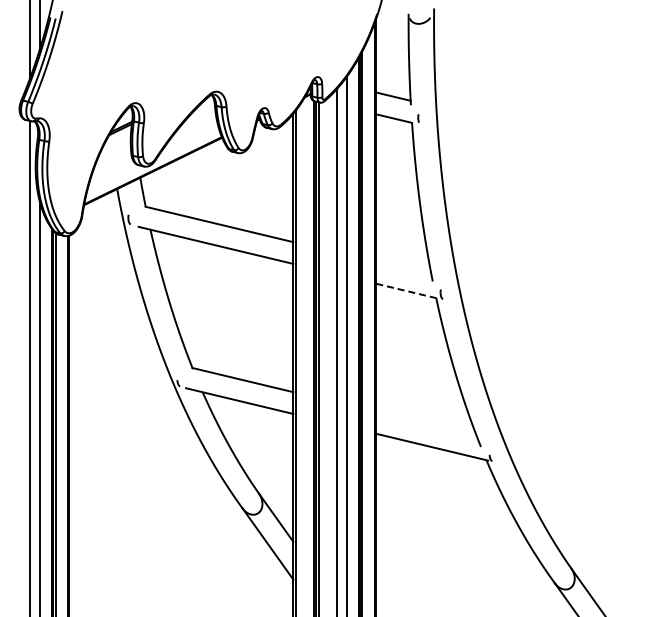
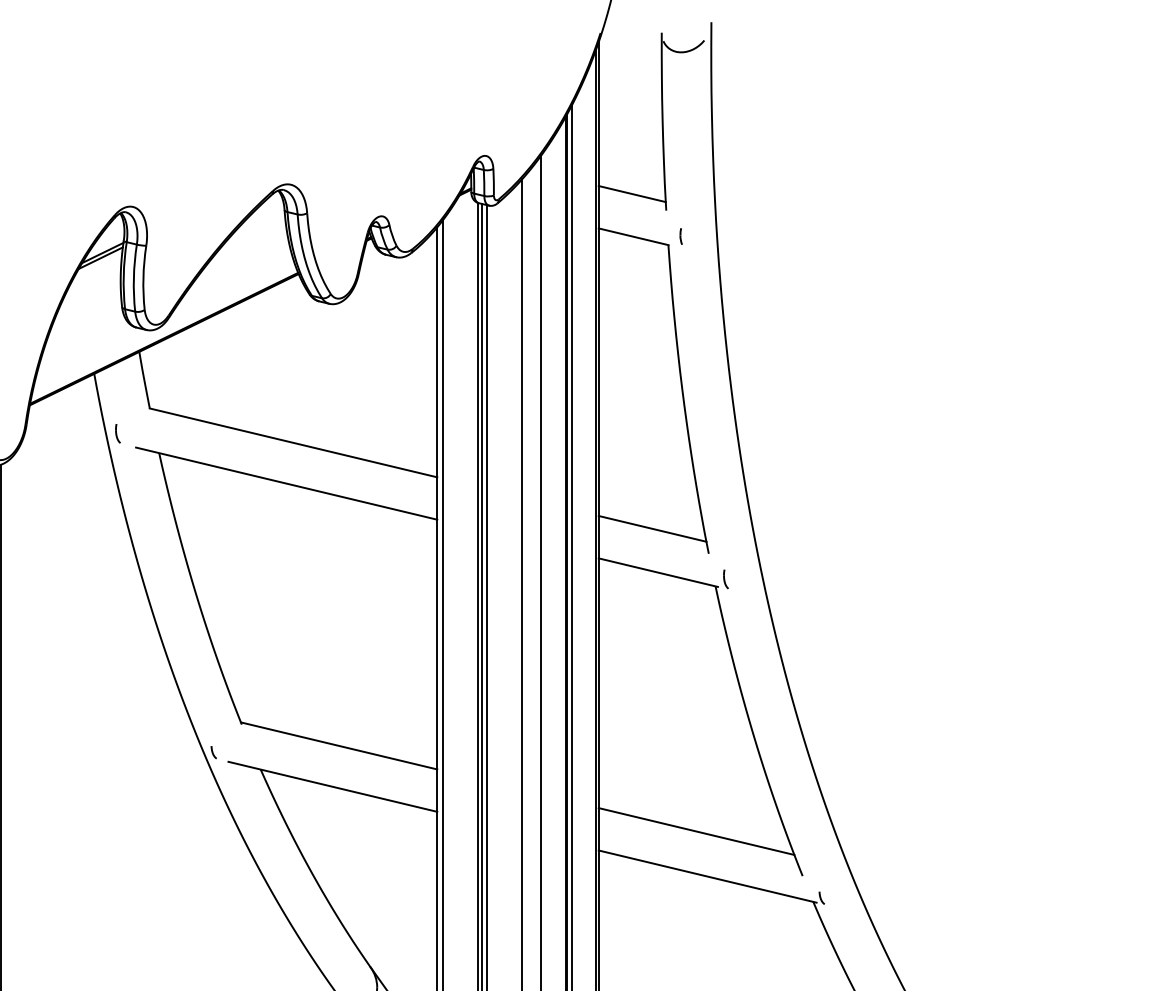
line: (403, 268) -> (651, 528), added
line: (407, 291) -> (659, 573), dashed -> solid
line: (426, 424) -> (696, 832), added

